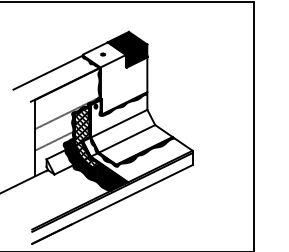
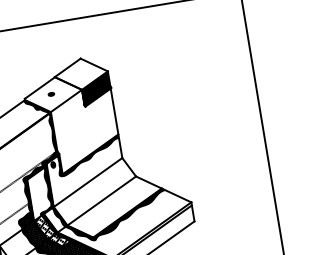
fill: (127, 42) -> (81, 73), removed
hatch: (82, 126) -> (39, 194), removed

